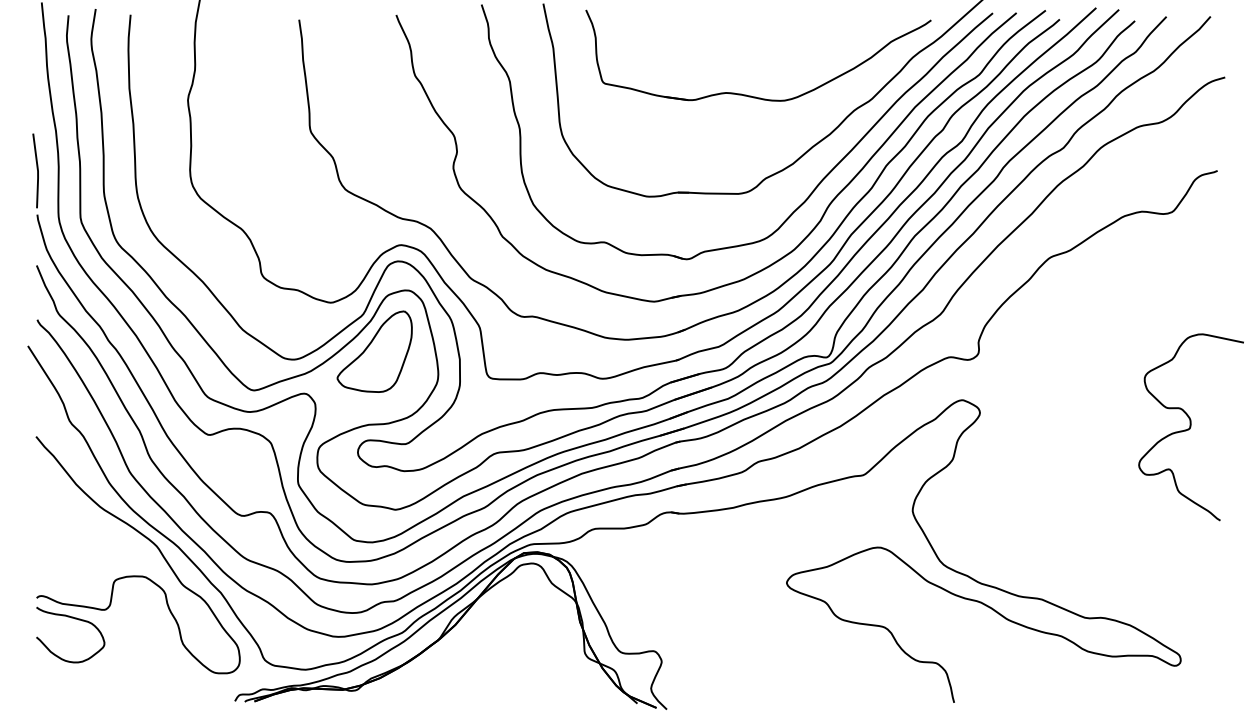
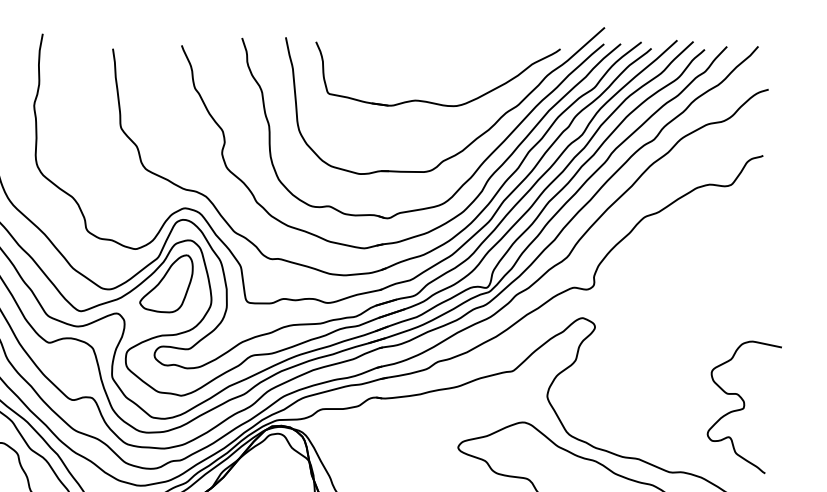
curve: (1190, 427) -> (744, 407), moved

